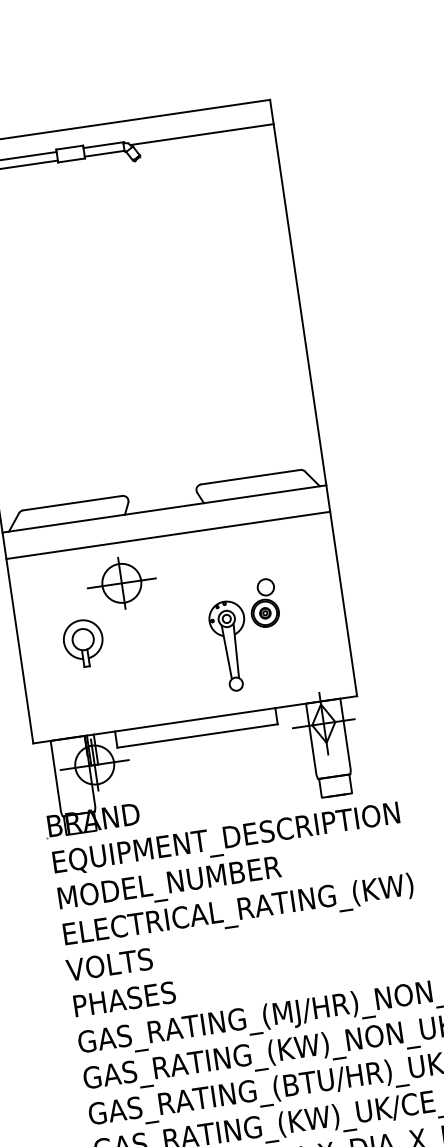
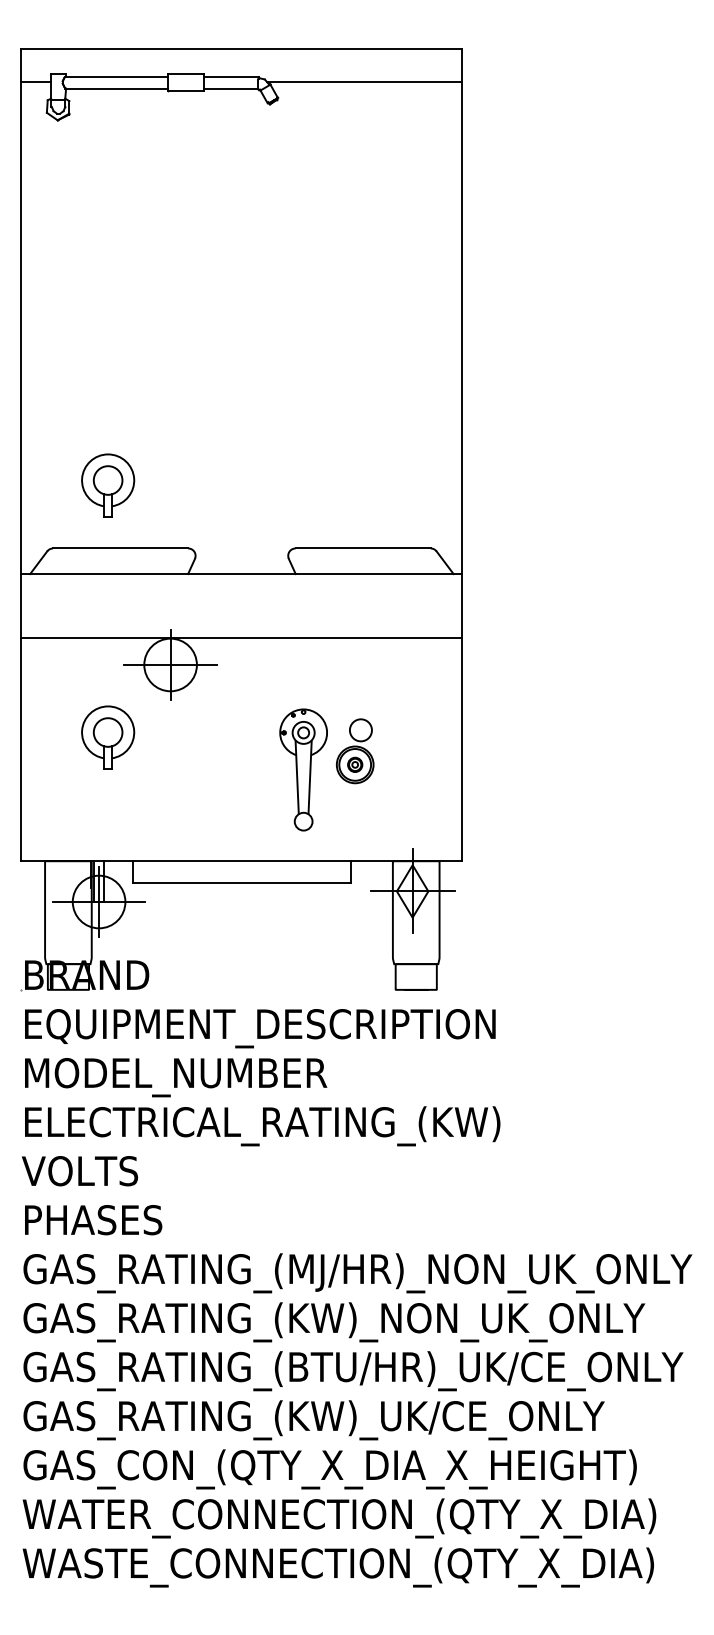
part: (57, 458) -> (108, 485), added
line: (168, 535) -> (241, 638), moved
part: (264, 603) -> (355, 751), moved

